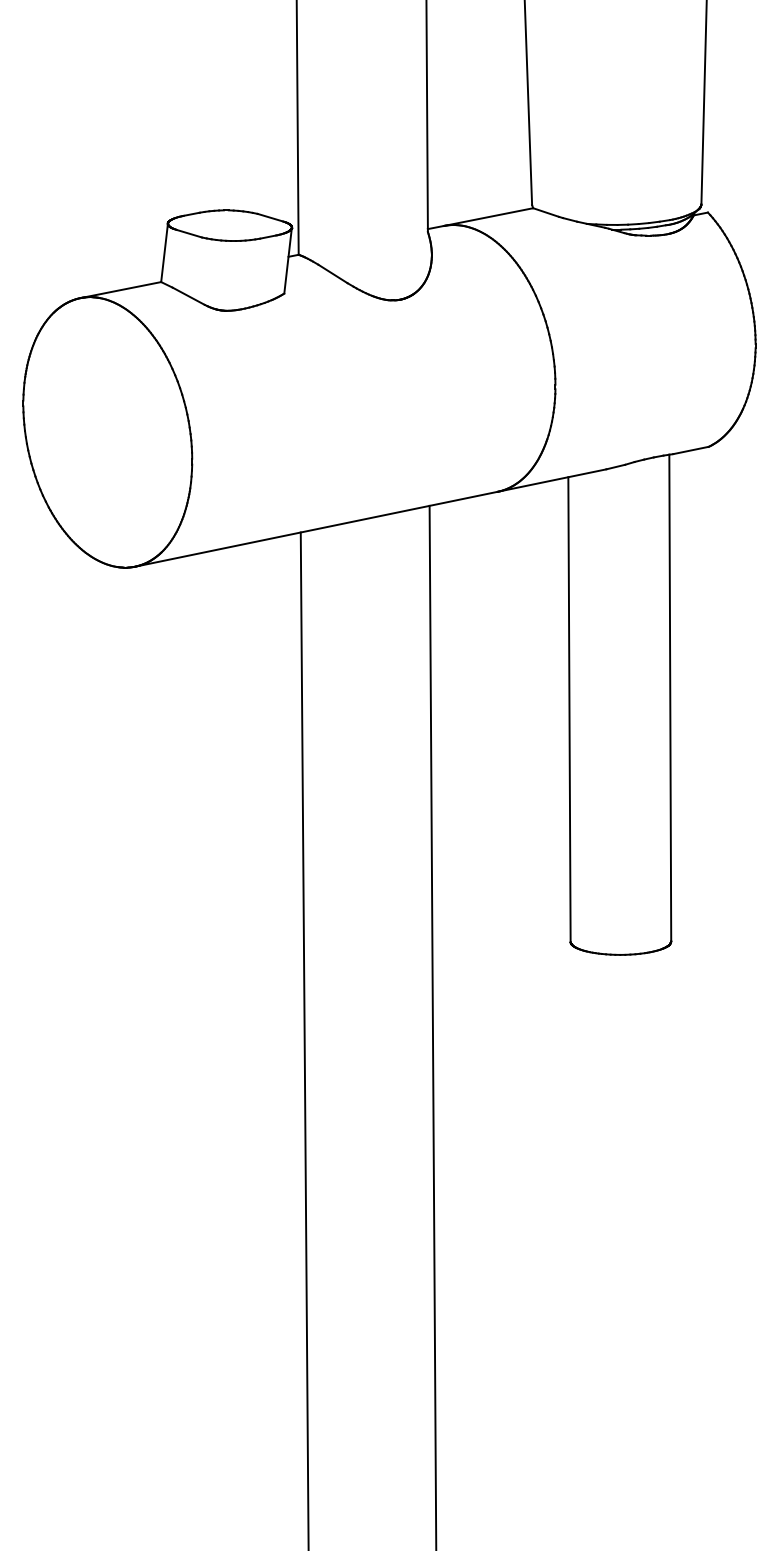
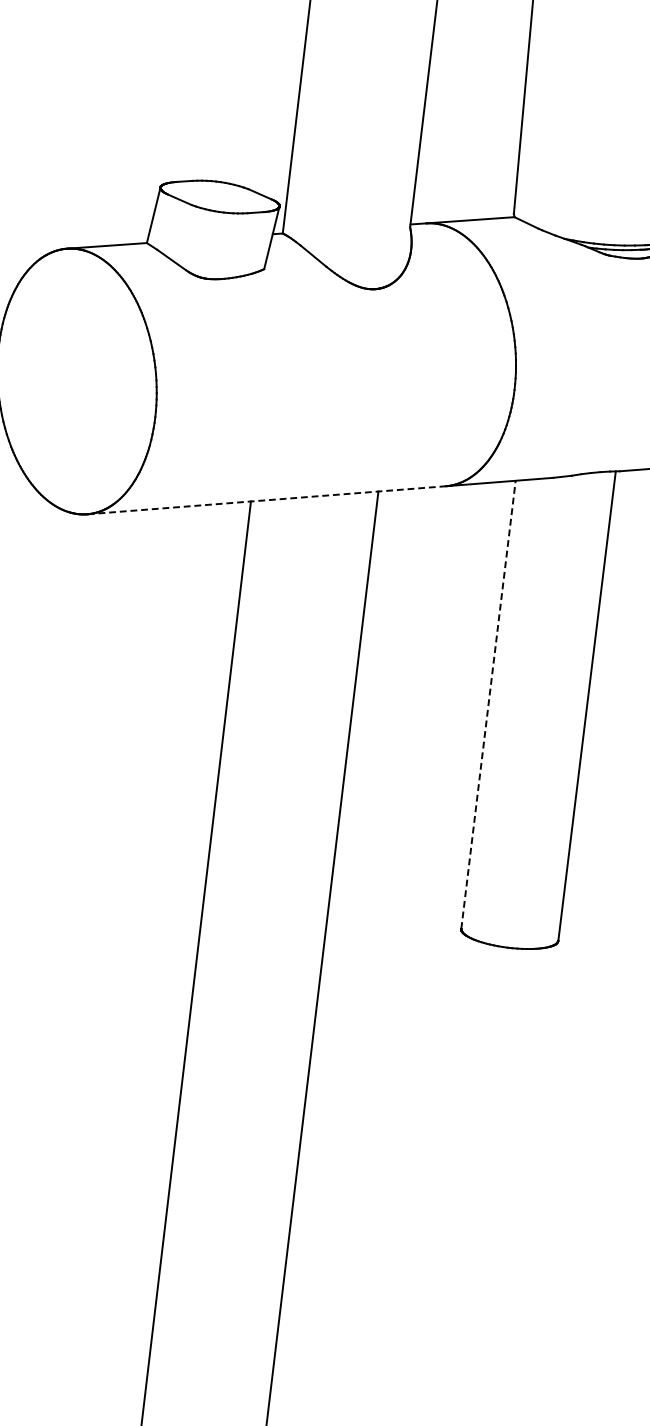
line: (316, 529) -> (266, 500), solid -> dashed
line: (569, 708) -> (488, 703), solid -> dashed

